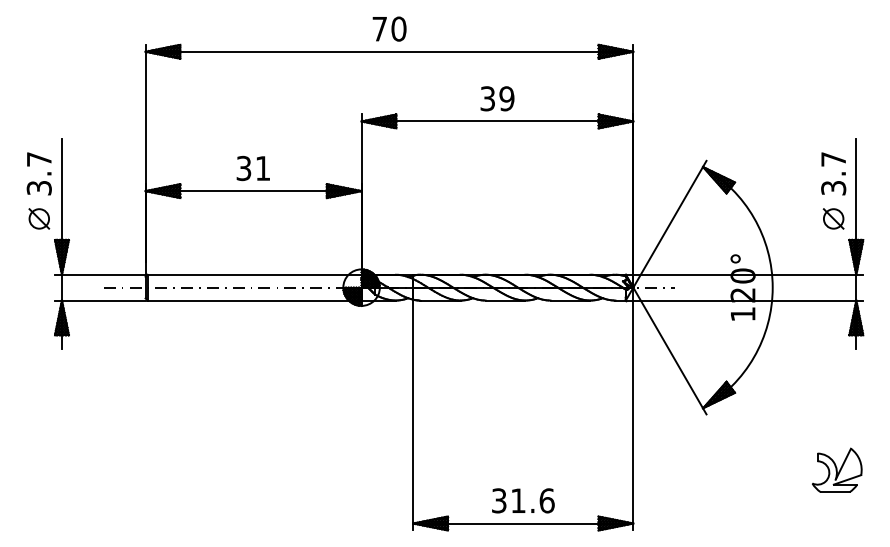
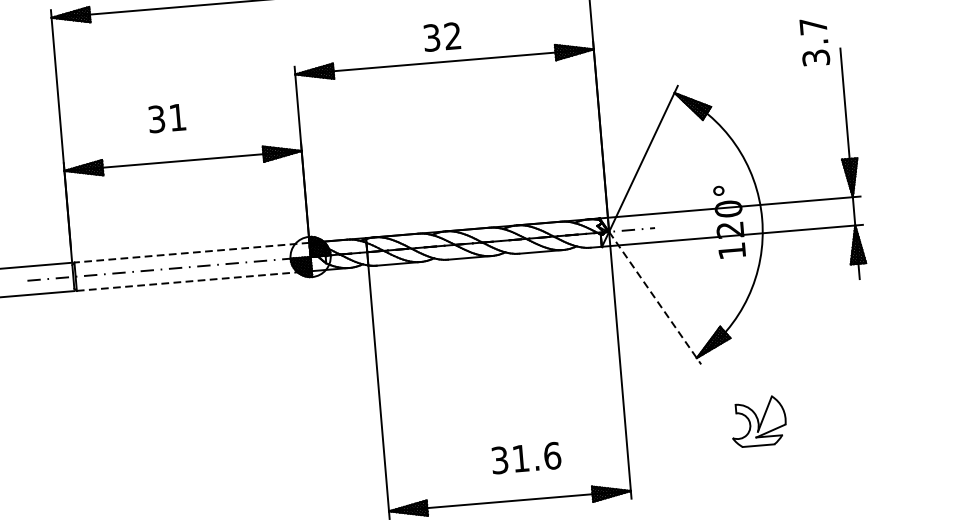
text: (506, 98) -> (452, 35), 39 -> 32
text: (252, 168) -> (166, 118), moved
text: (833, 173) -> (814, 41), moved
part: (833, 218) -> (822, 137), removed
line: (254, 274) -> (191, 252), solid -> dashed
line: (254, 300) -> (194, 280), solid -> dashed
line: (670, 351) -> (655, 298), solid -> dashed
part: (837, 469) -> (758, 420), moved
text: (523, 500) -> (526, 457), moved

